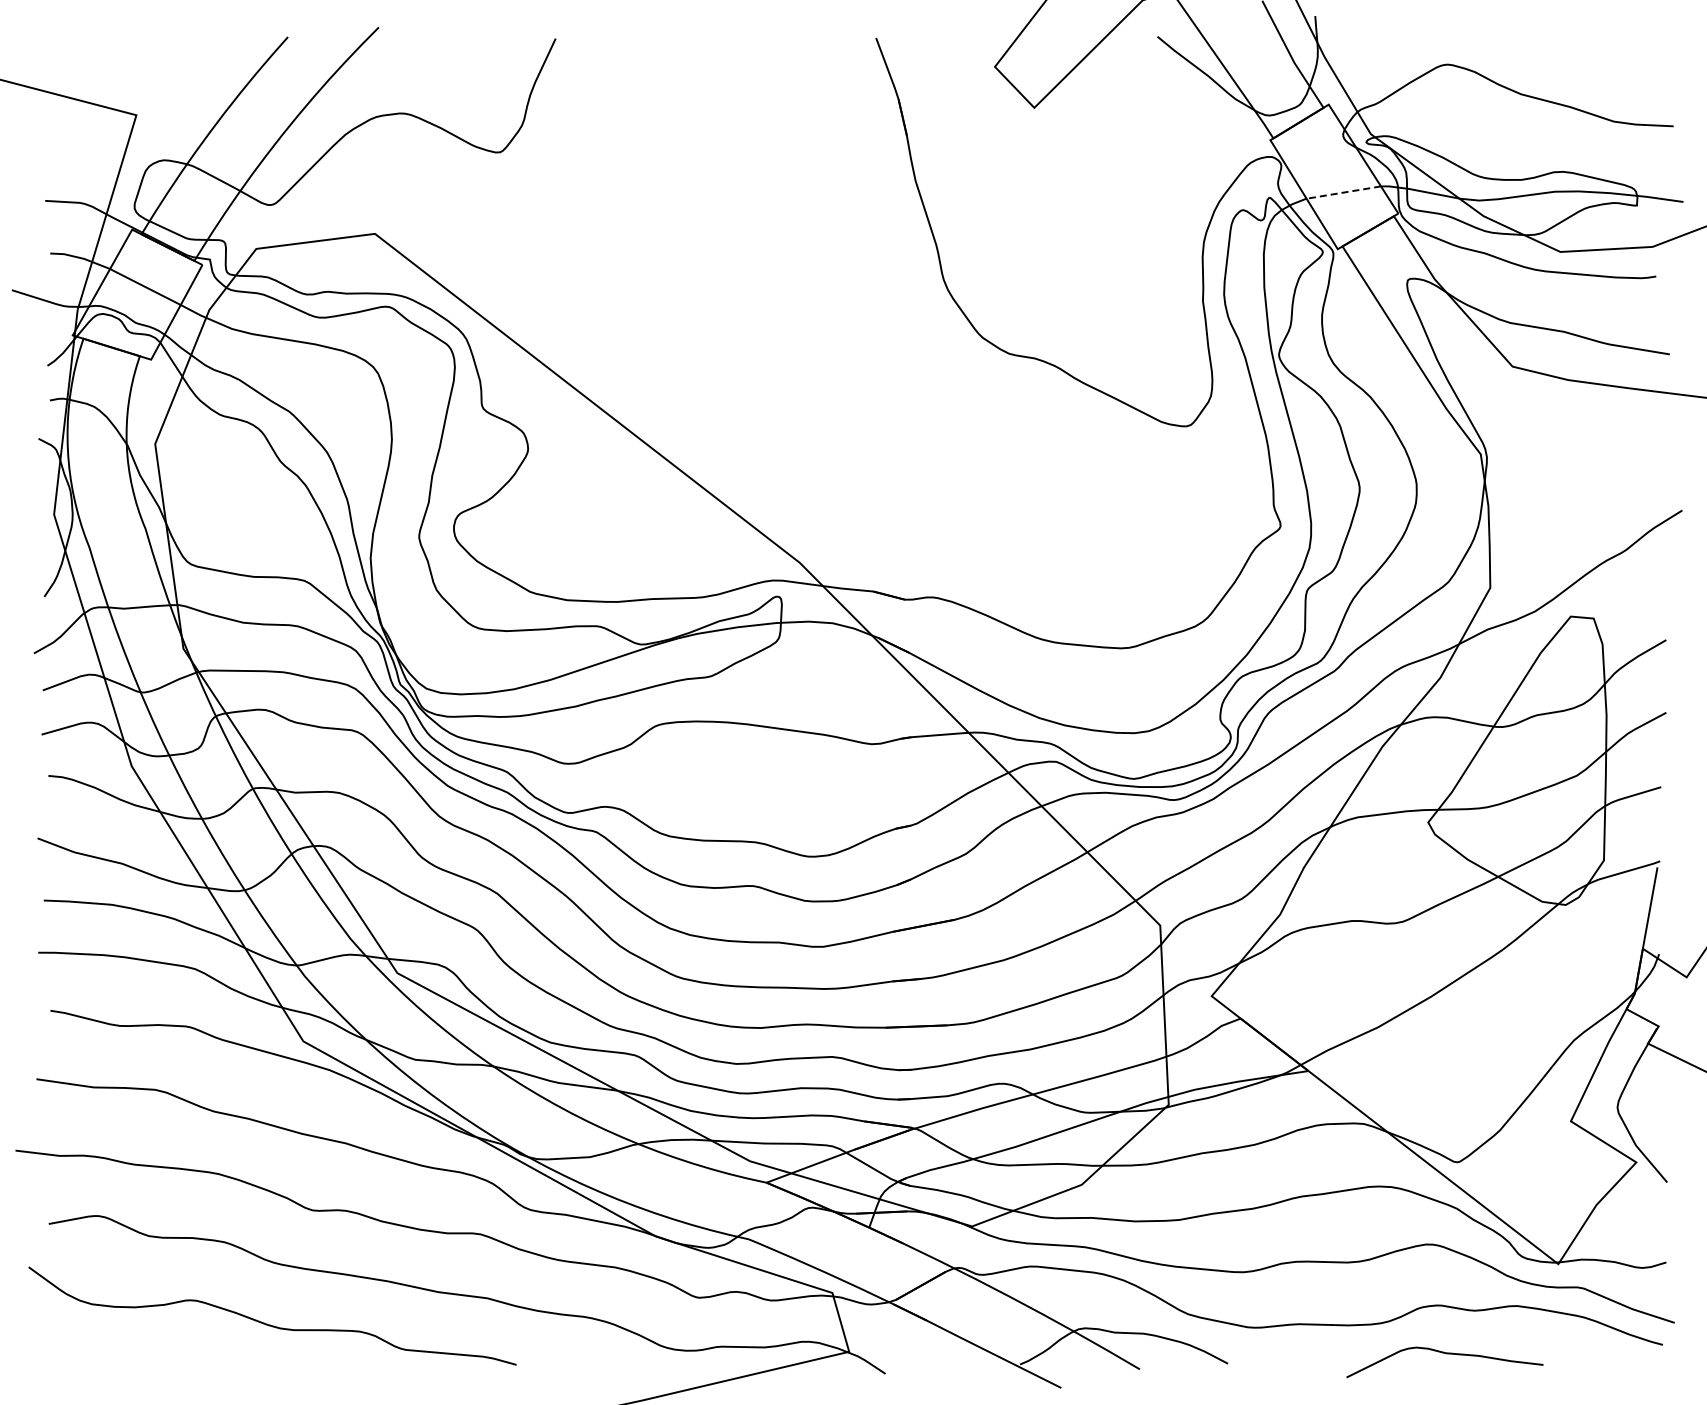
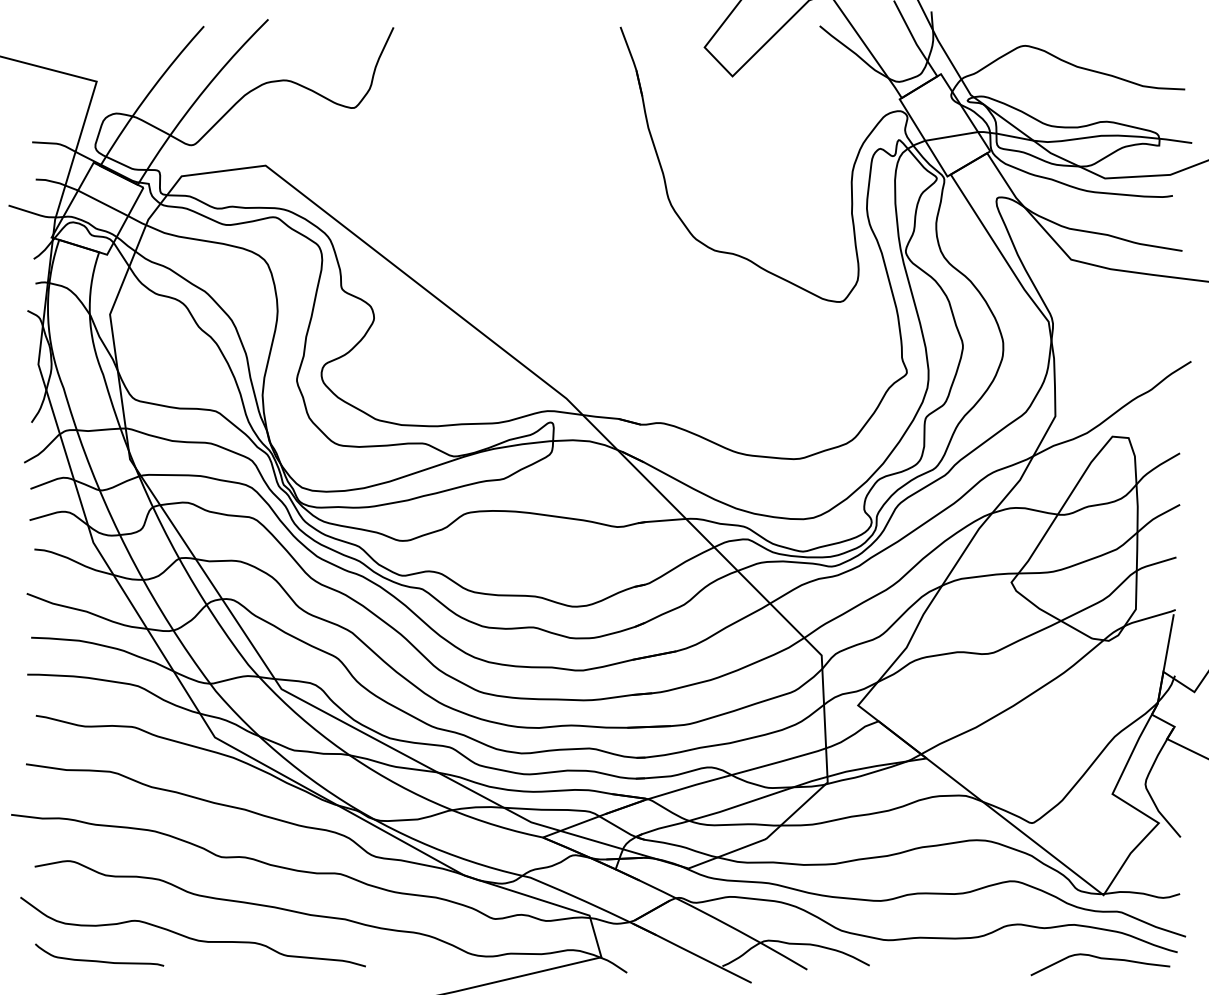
line: (1343, 192) -> (951, 136), dashed -> solid
curve: (1445, 1354) -> (1100, 959), moved
curve: (139, 1356) -> (98, 960), added

